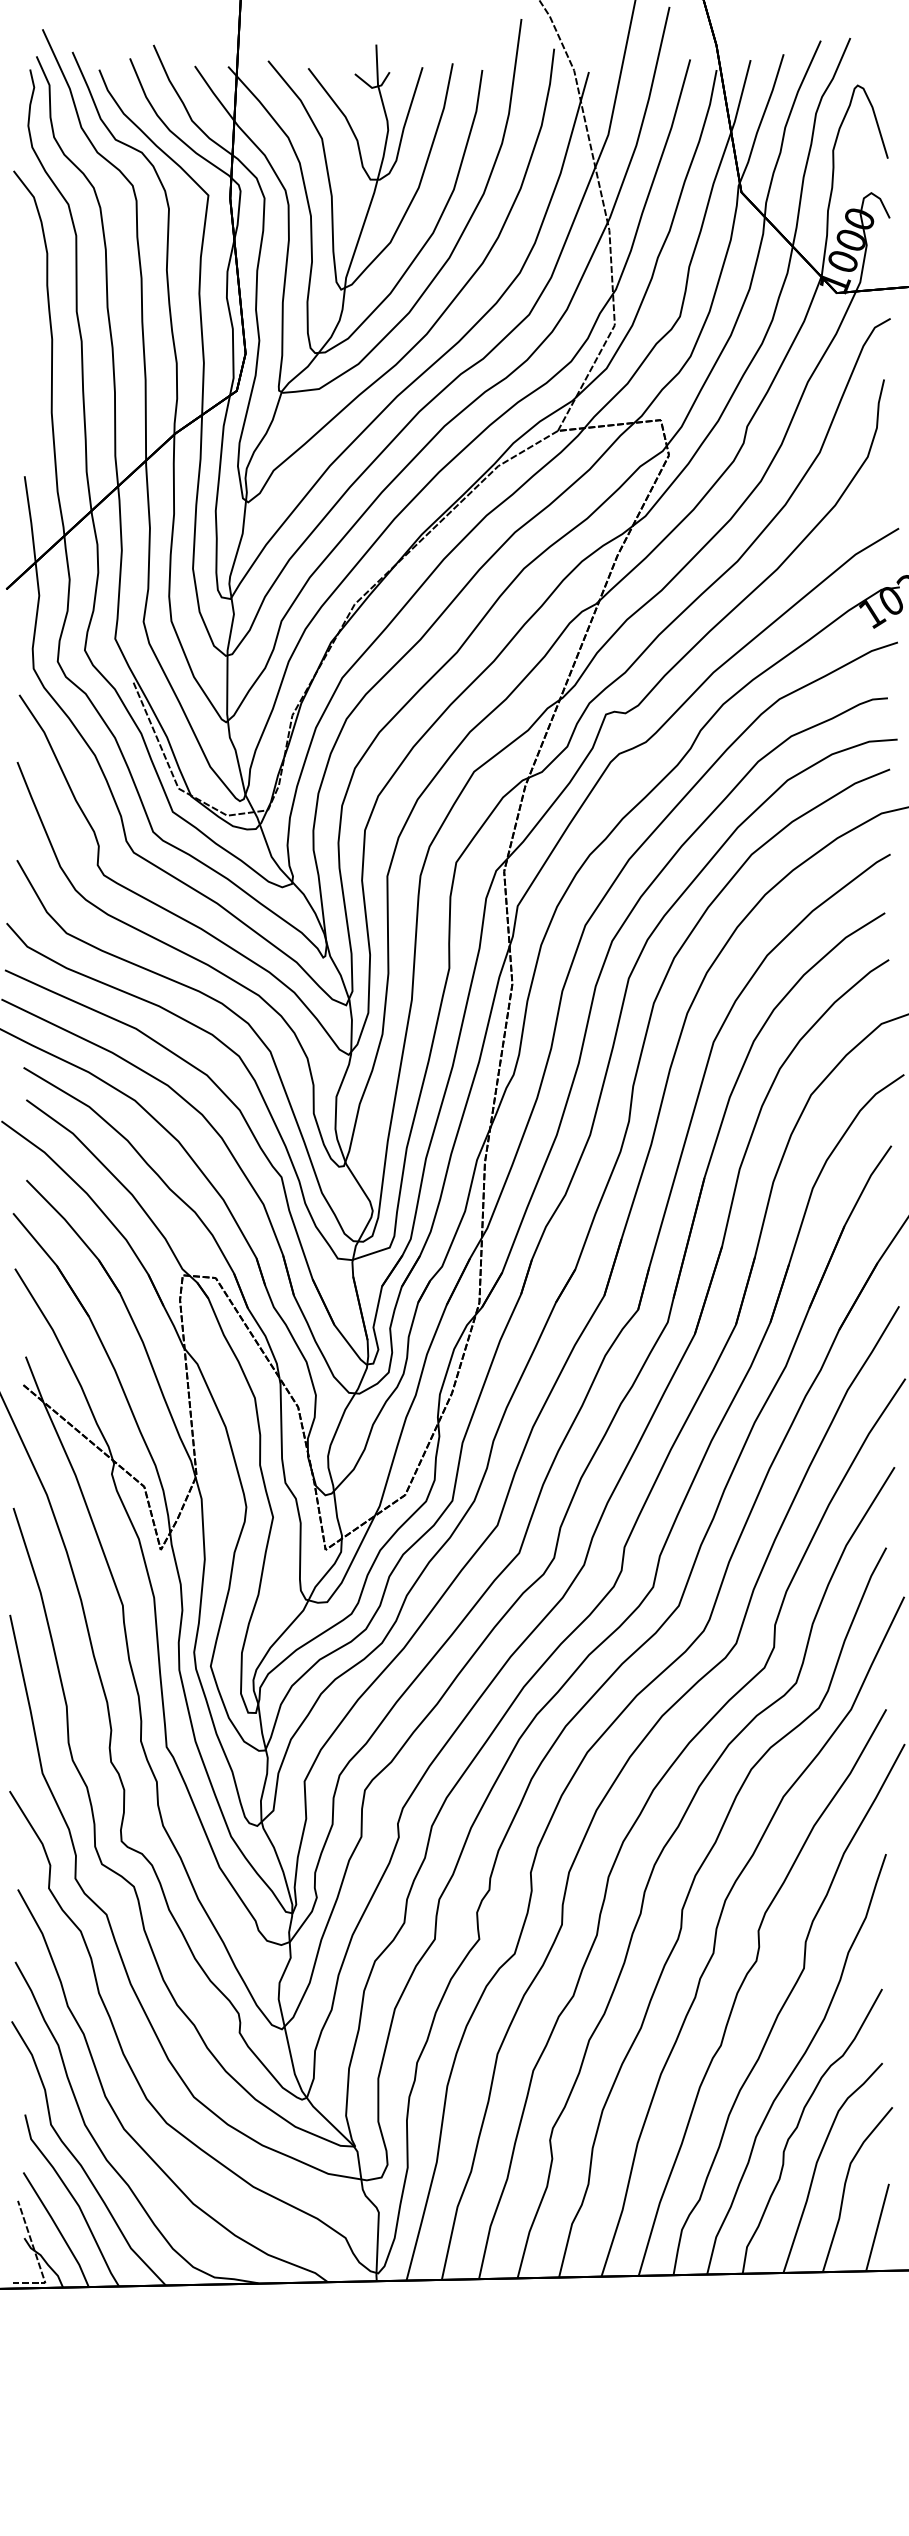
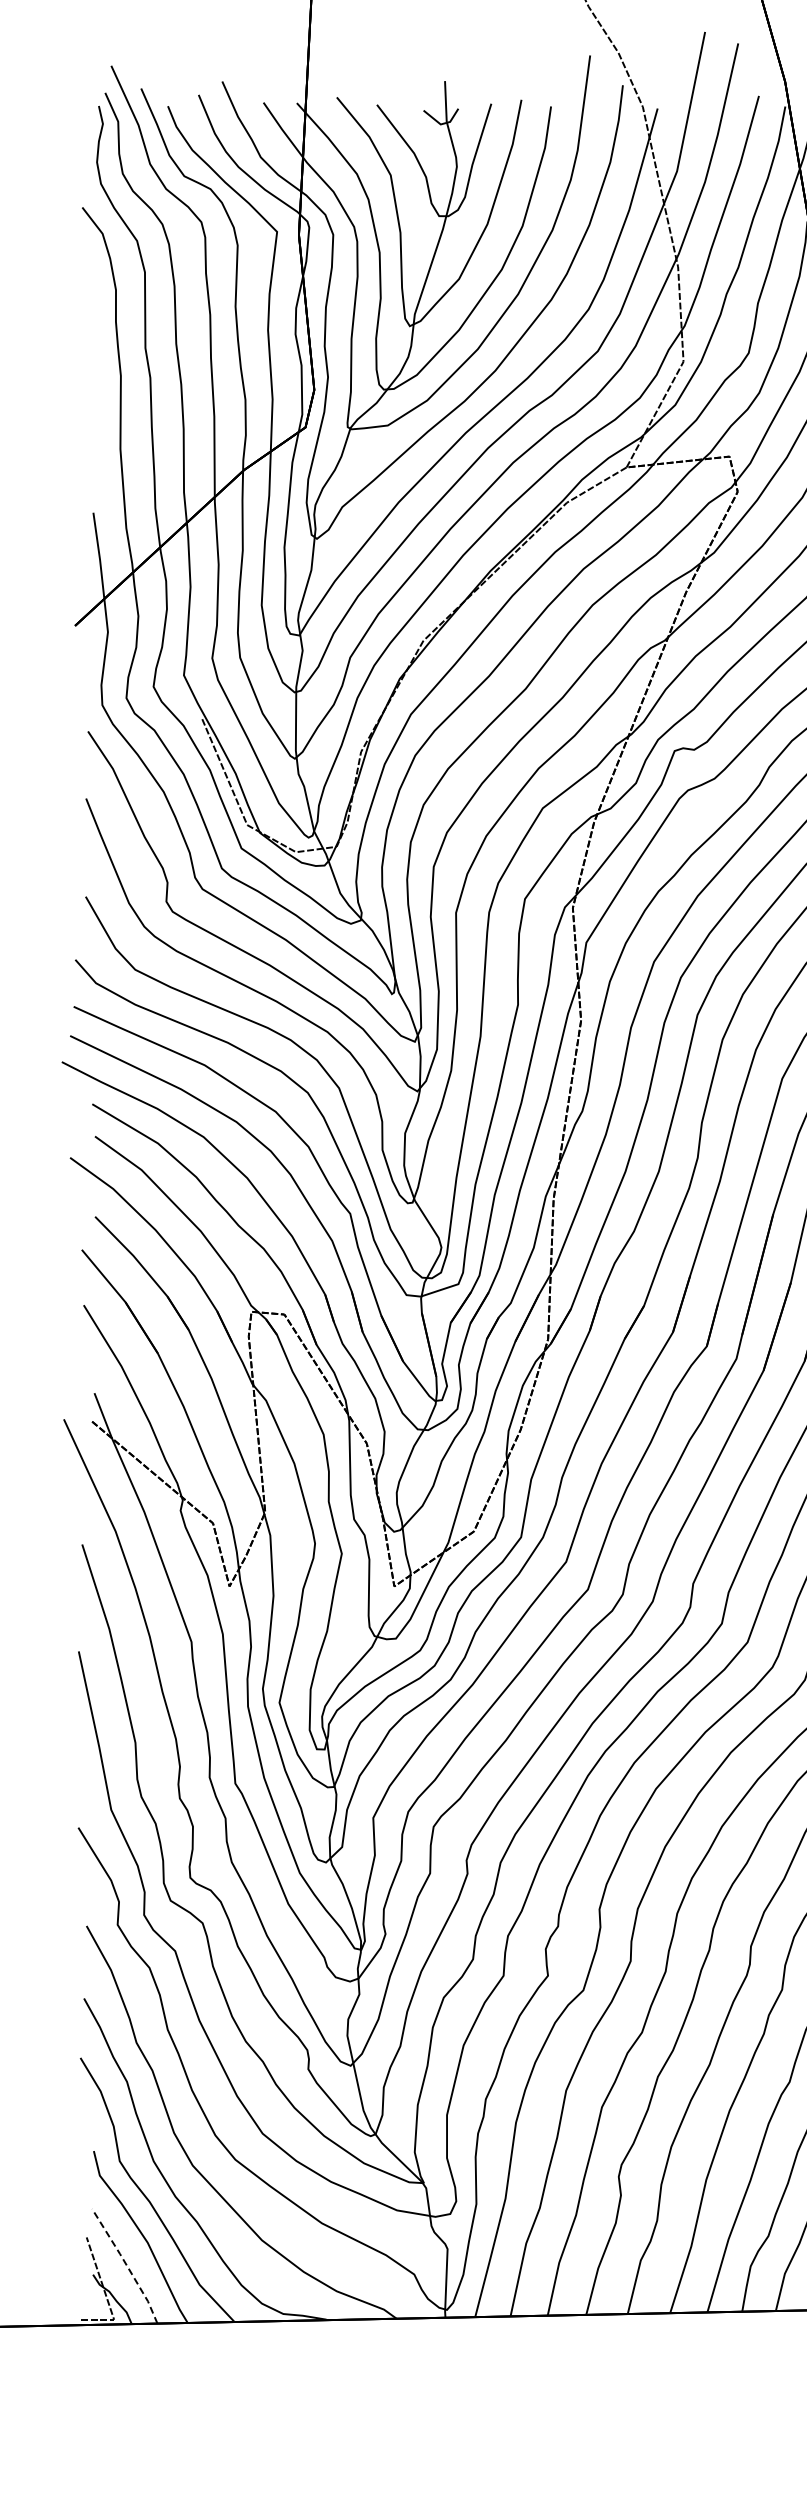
line: (58, 2229) -> (127, 2266), solid -> dashed

